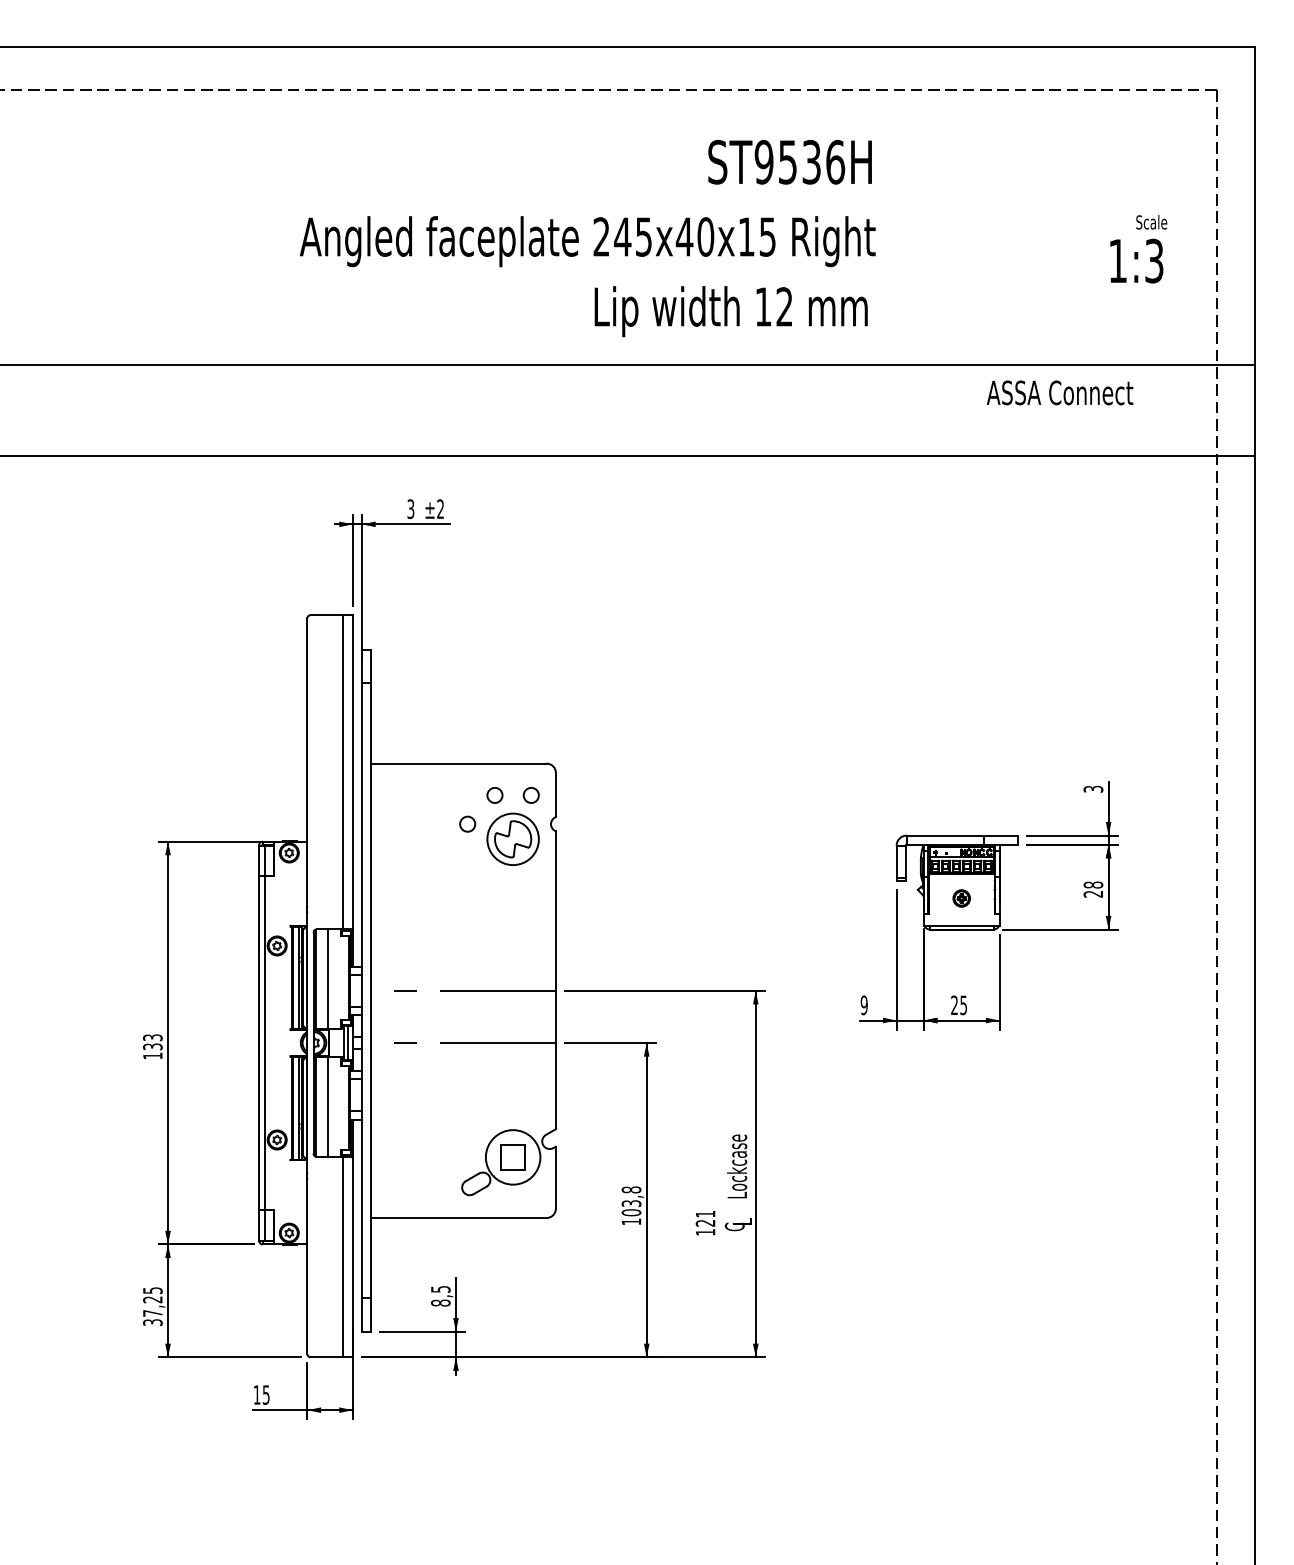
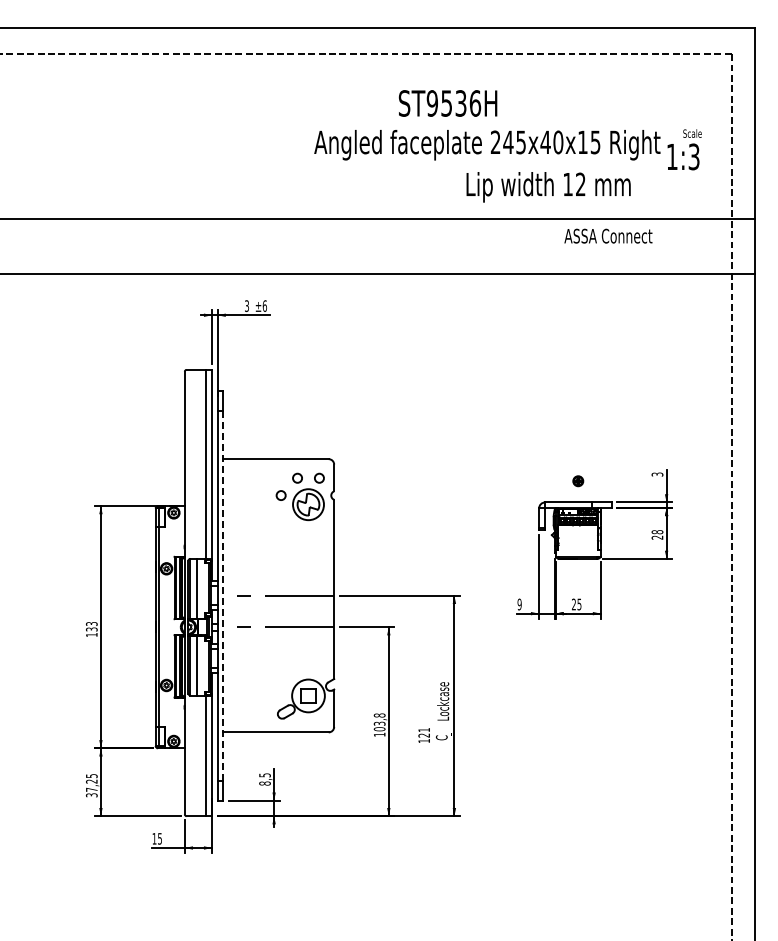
text: (789, 162) -> (447, 103), moved
text: (587, 242) -> (487, 145), moved
text: (730, 311) -> (548, 187), moved
text: (1060, 391) -> (608, 235), moved
text: (439, 508) -> (264, 305), ±2 -> ±6
part: (962, 898) -> (578, 481), moved
line: (371, 990) -> (223, 595), solid -> dashed

